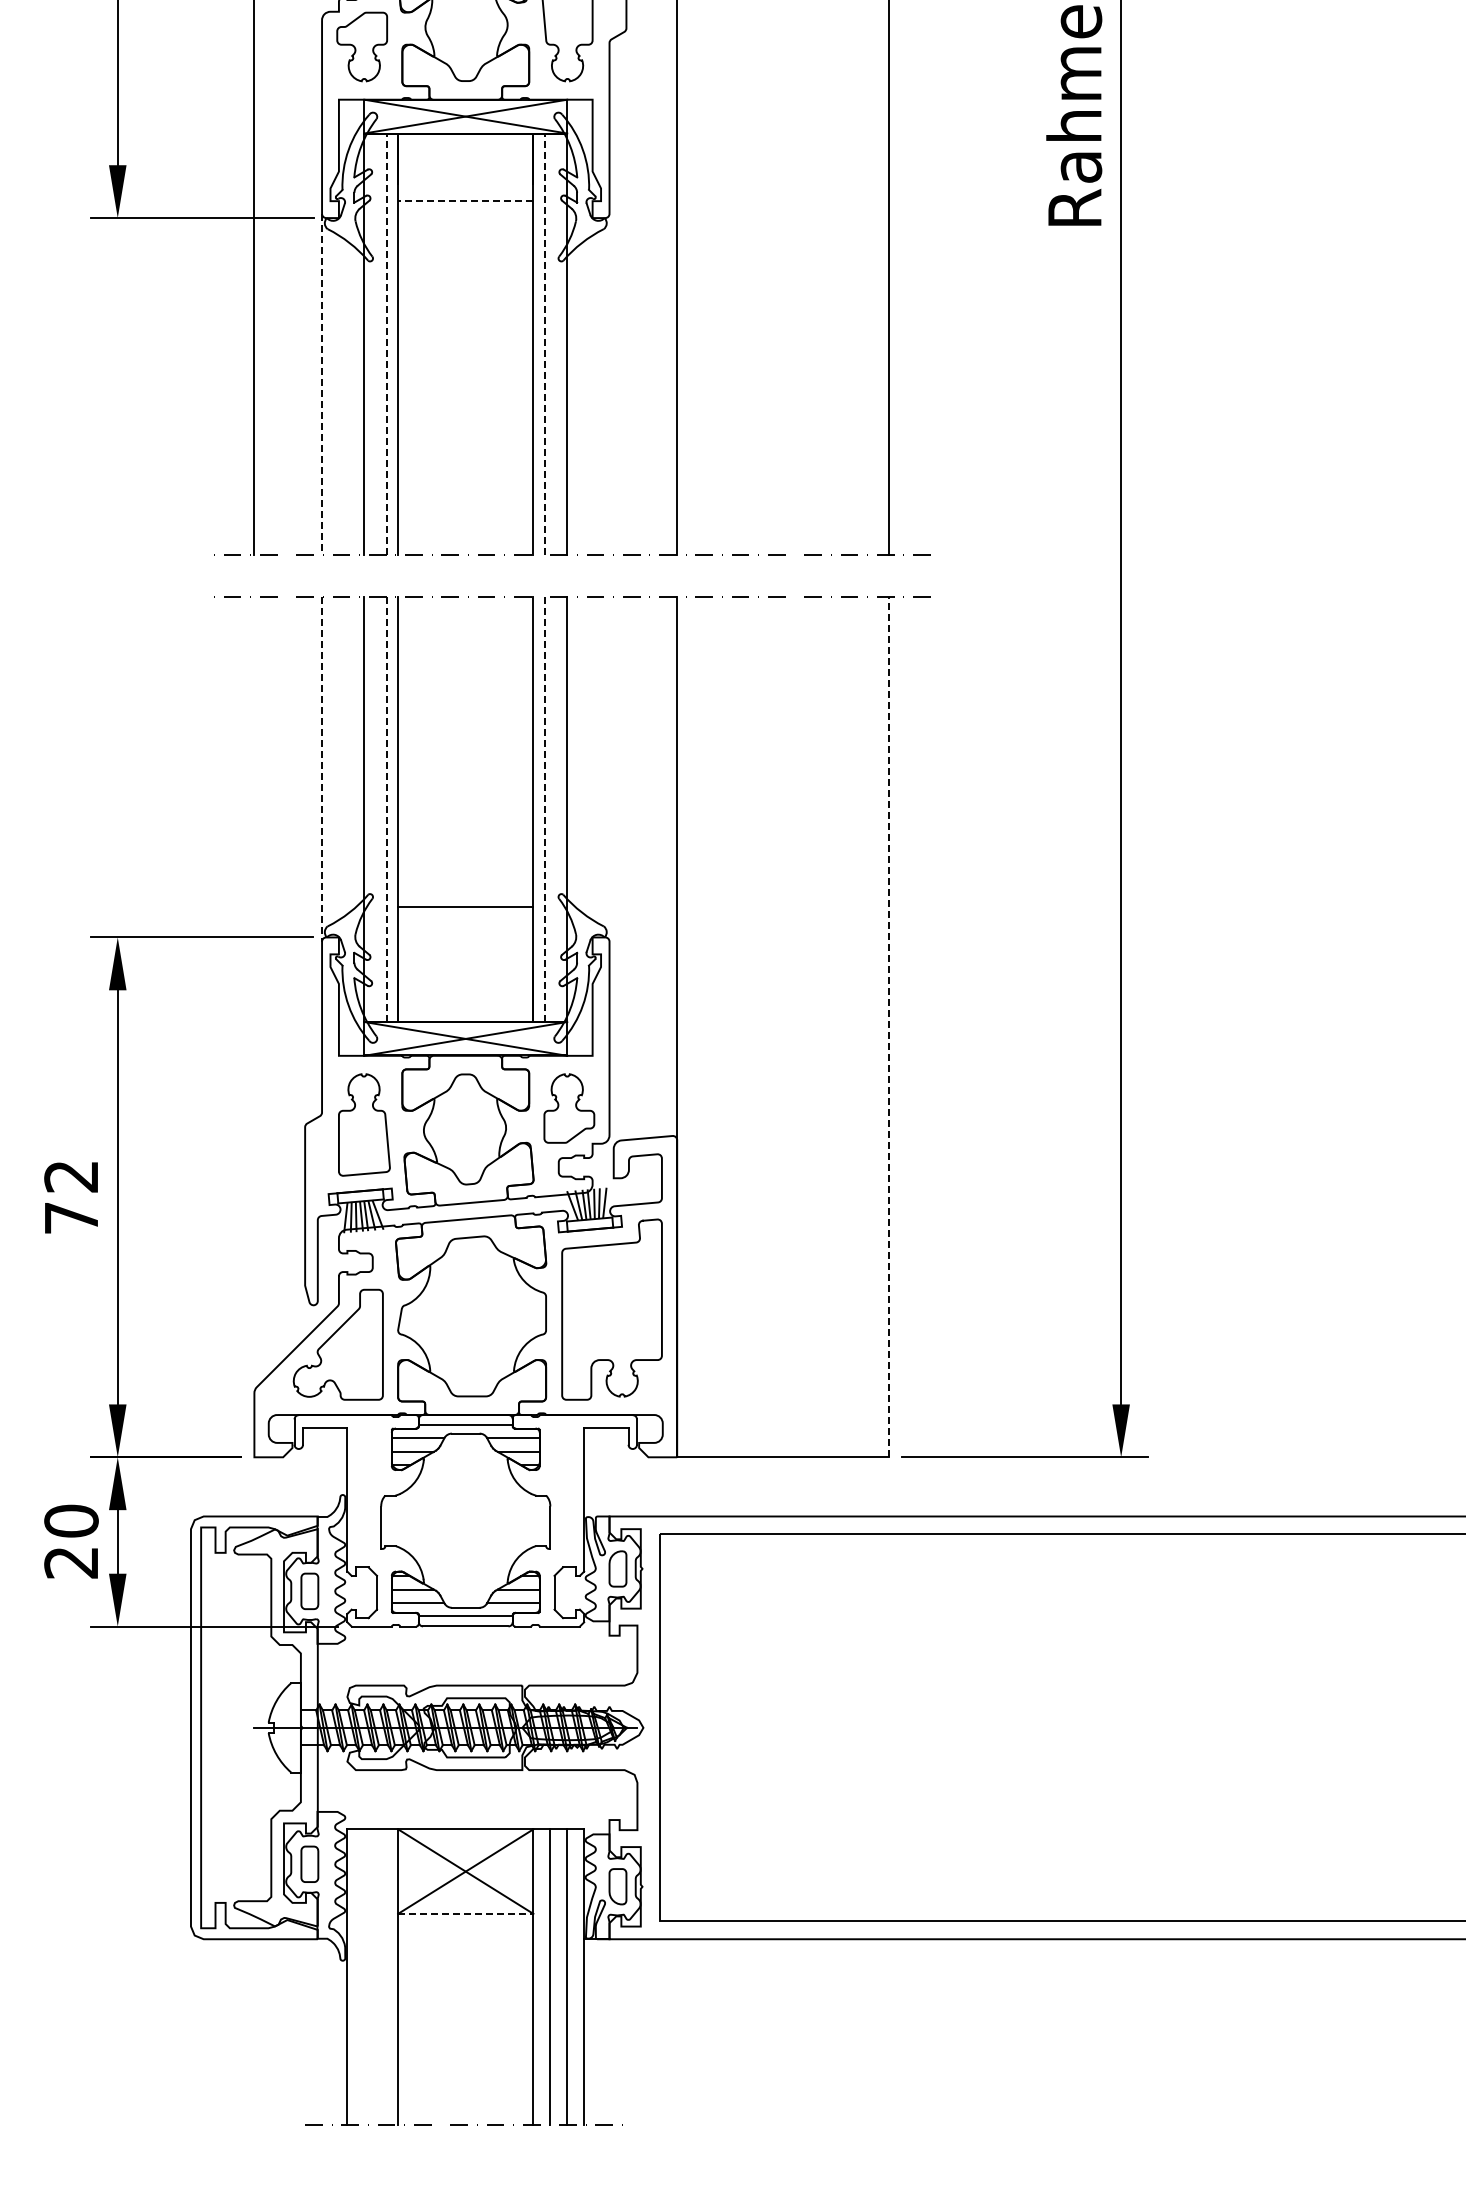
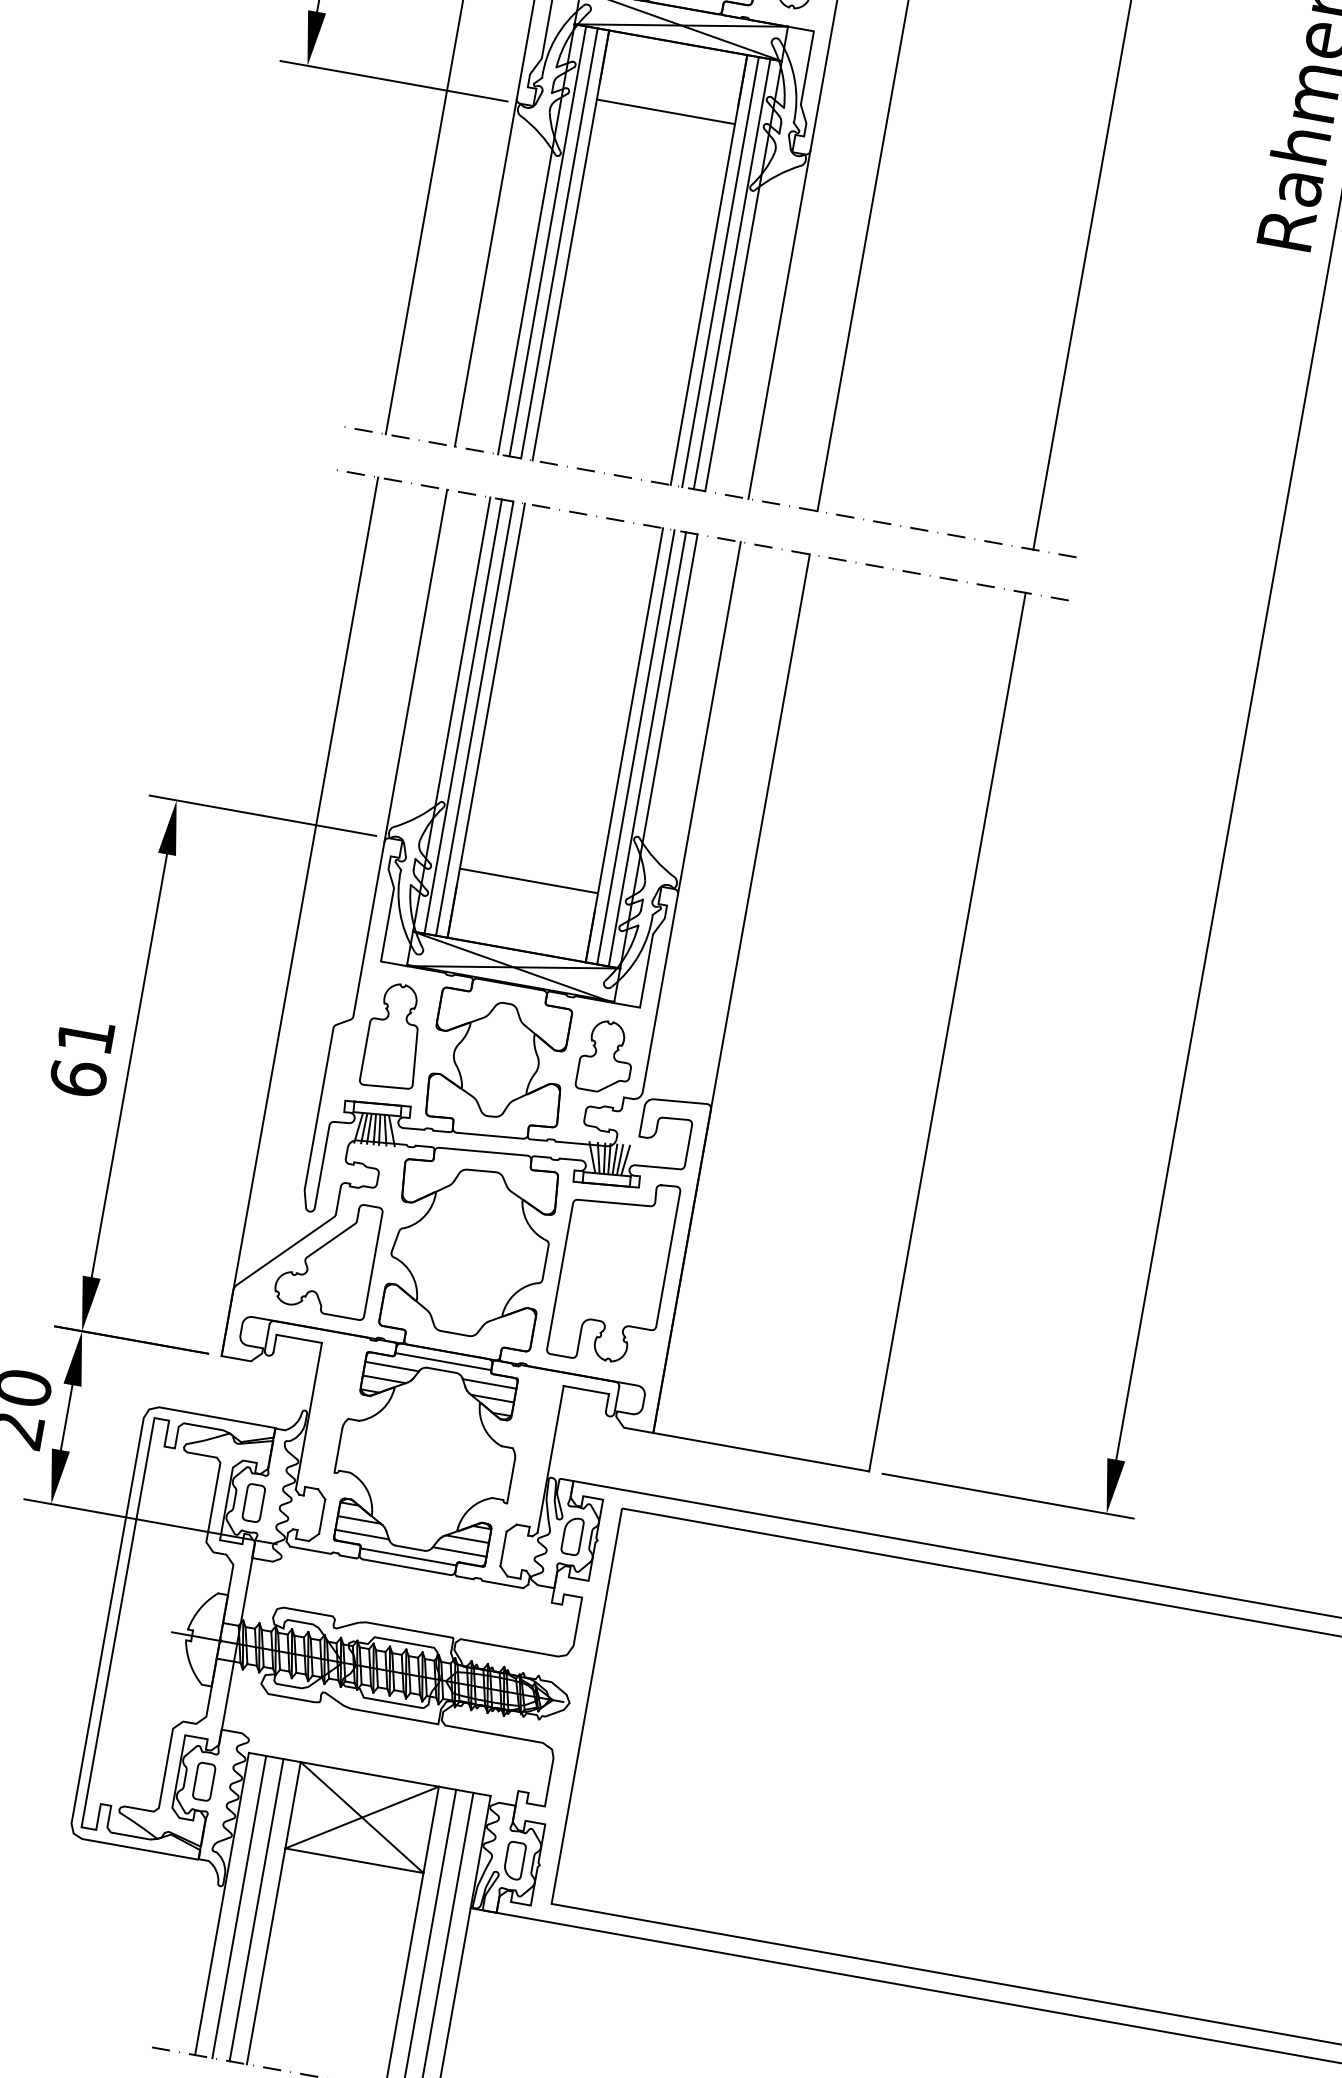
line: (465, 201) -> (665, 112), dashed -> solid
line: (375, 343) -> (547, 240), added
line: (556, 343) -> (732, 273), added
line: (386, 344) -> (558, 243), dashed -> solid
line: (544, 344) -> (720, 272), dashed -> solid
line: (609, 383) -> (779, 324), added
line: (322, 384) -> (486, 273), dashed -> solid
line: (609, 768) -> (709, 717), added
line: (322, 769) -> (416, 666), dashed -> solid
line: (375, 809) -> (463, 716), added
line: (386, 809) -> (474, 718), dashed -> solid
line: (544, 809) -> (635, 747), dashed -> solid
line: (556, 809) -> (647, 749), added
line: (465, 907) -> (528, 881), moved
line: (254, 1026) -> (300, 916), added
line: (888, 1026) -> (947, 1031), dashed -> solid
text: (71, 1197) -> (82, 1057), 72 -> 61
line: (465, 1913) -> (354, 1860), dashed -> solid
line: (364, 1977) -> (239, 1907), added
line: (381, 1977) -> (256, 1910), added

